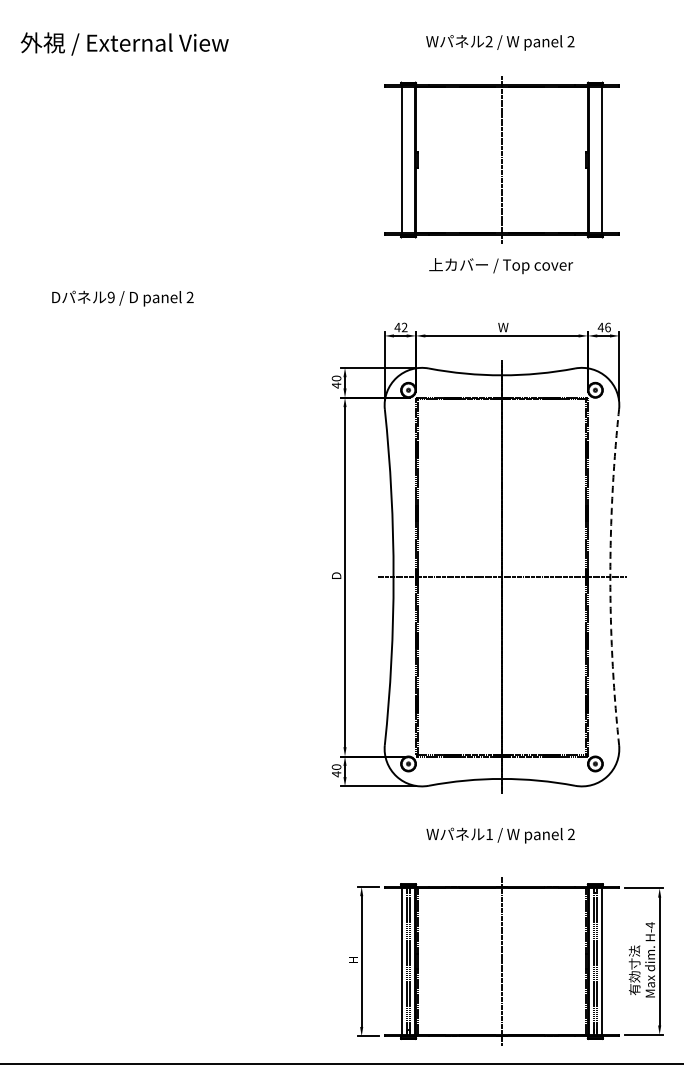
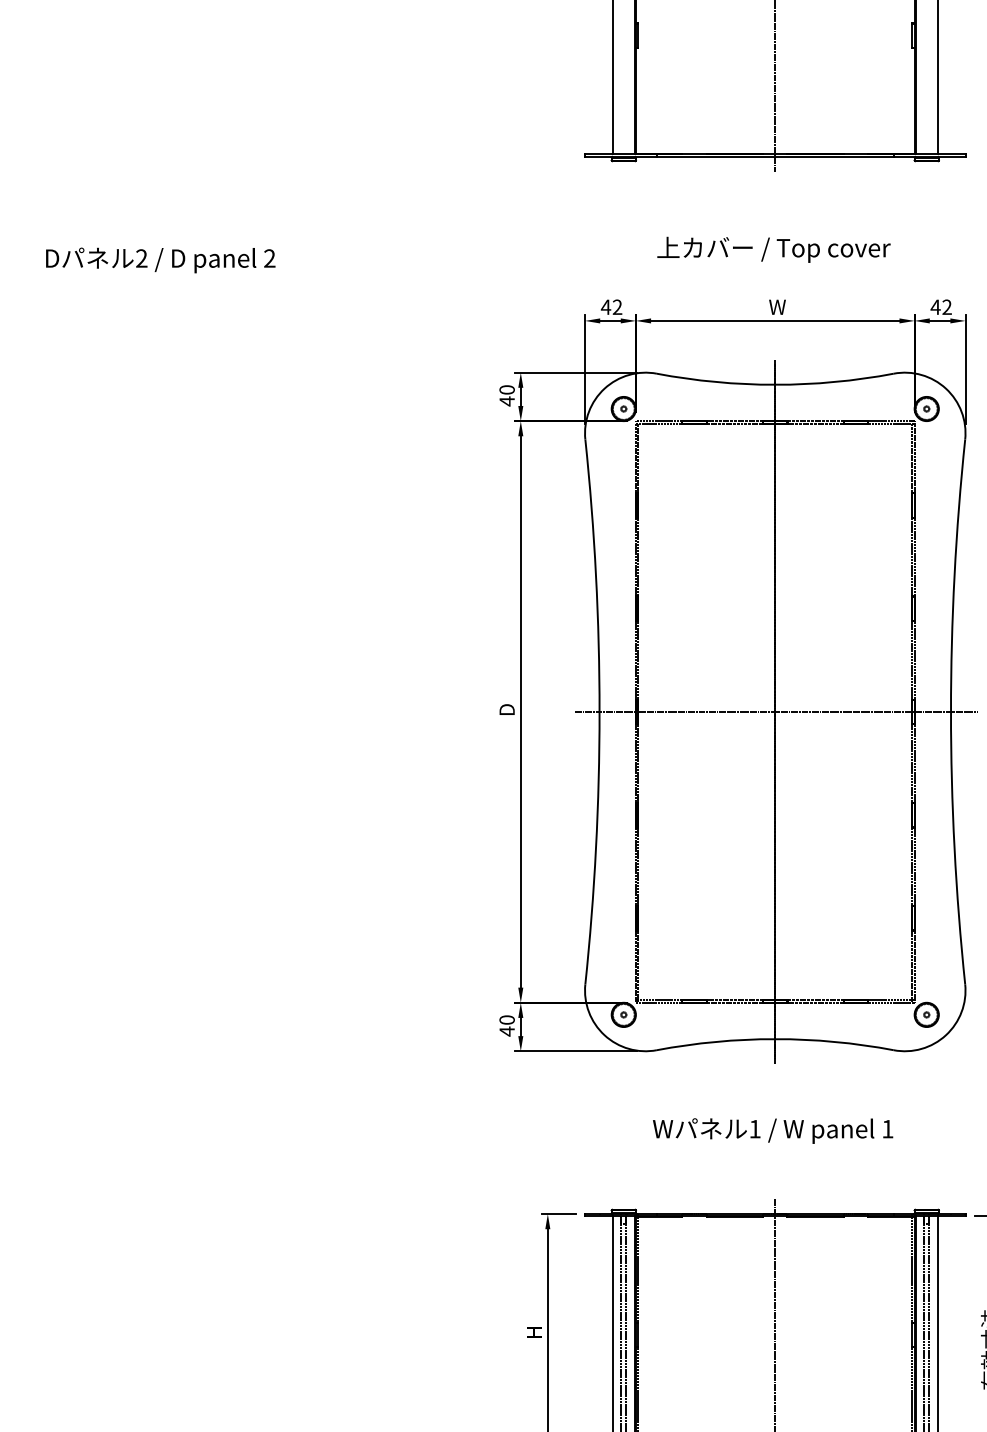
text: (501, 266) -> (774, 250), moved
text: (110, 297) -> (140, 258), 9 -> 2
text: (607, 327) -> (946, 307), 46 -> 42
arc: (610, 577) -> (951, 712), dashed -> solid
text: (571, 833) -> (887, 1127), 2 -> 1

